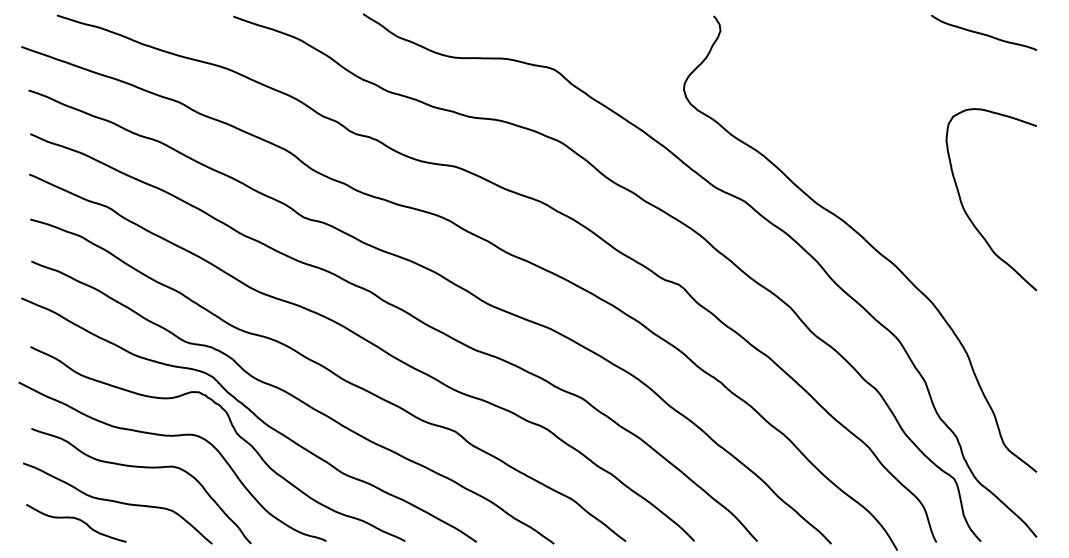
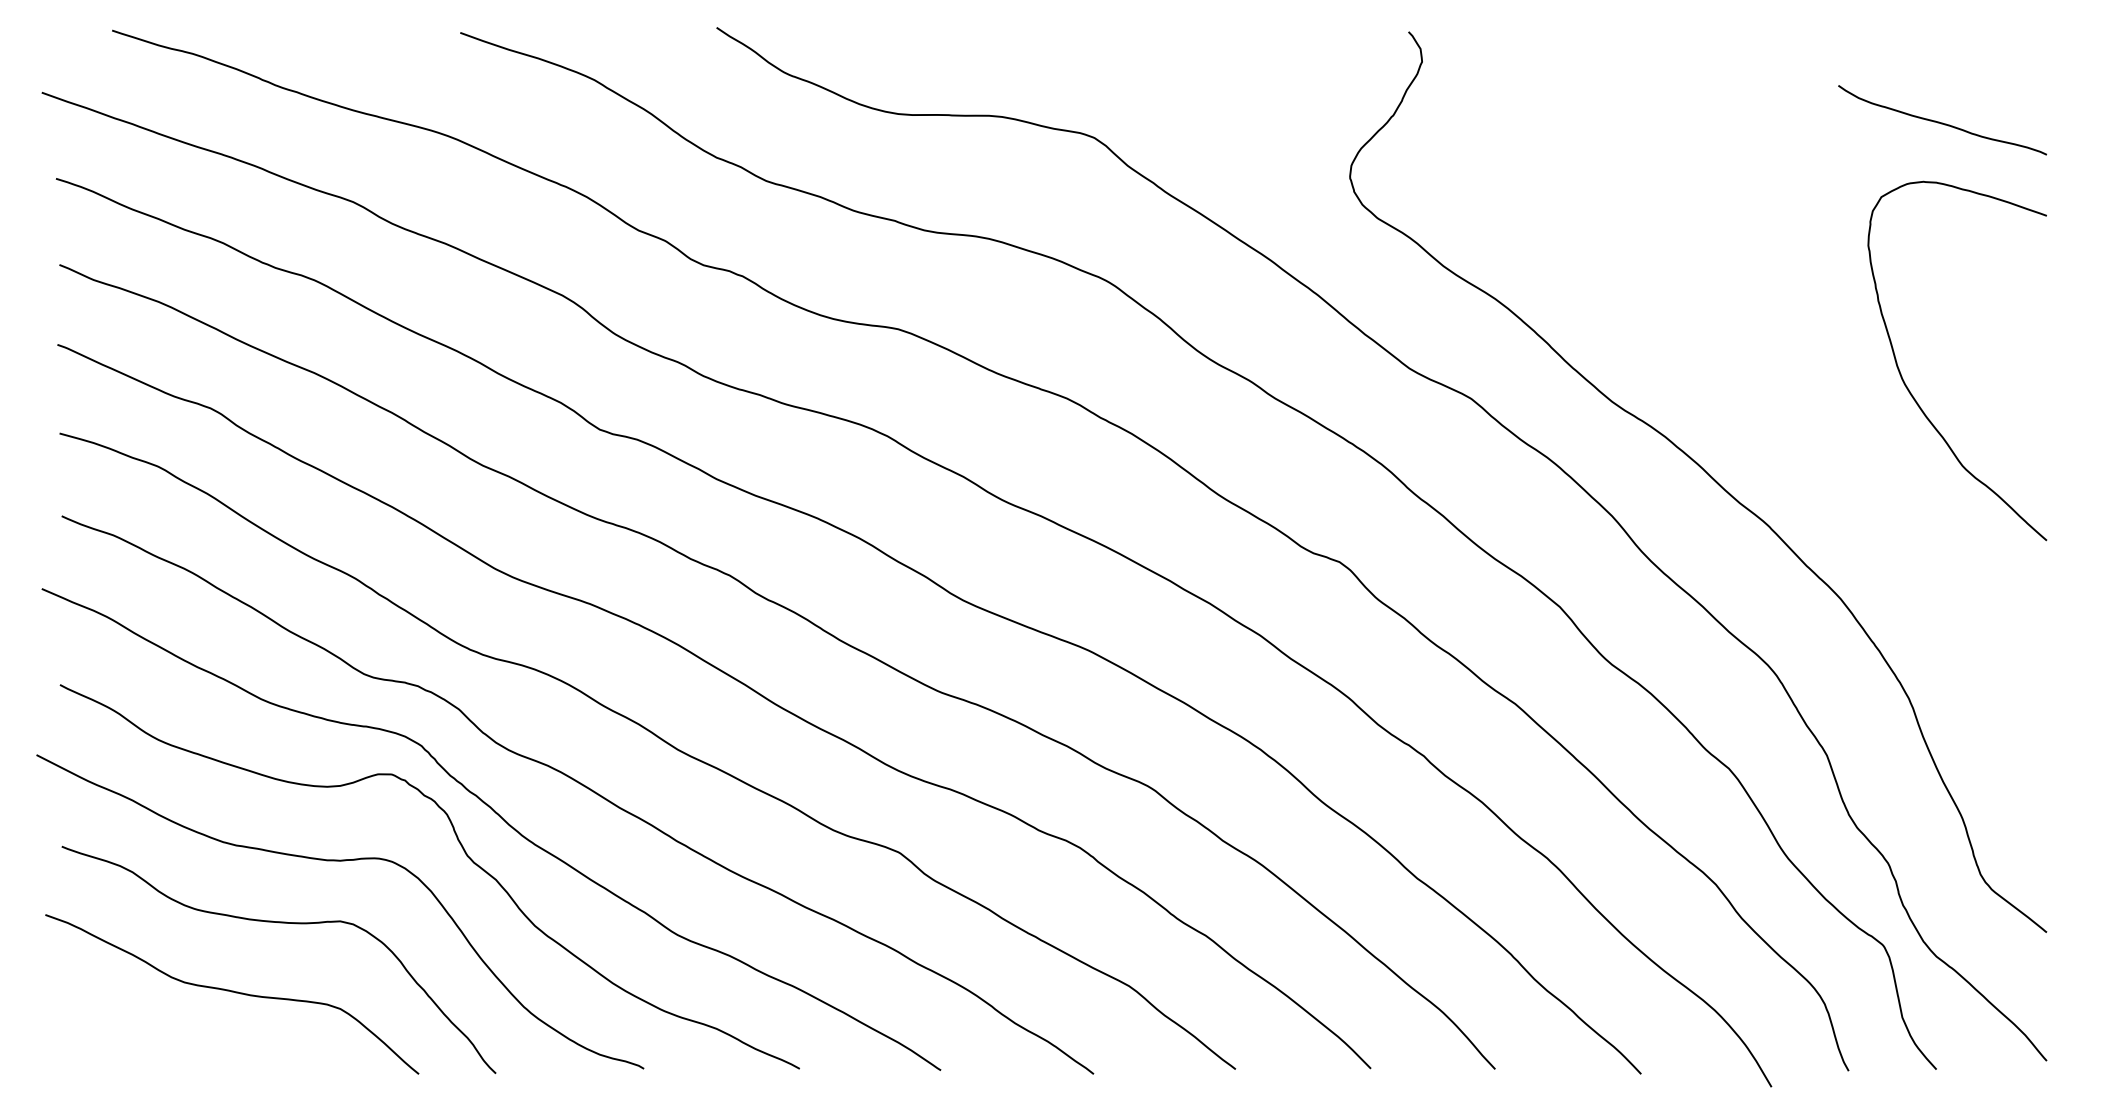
curve: (984, 33) -> (1943, 121), moved
curve: (966, 211) -> (1907, 384), moved
curve: (78, 520) -> (154, 1027), removed

